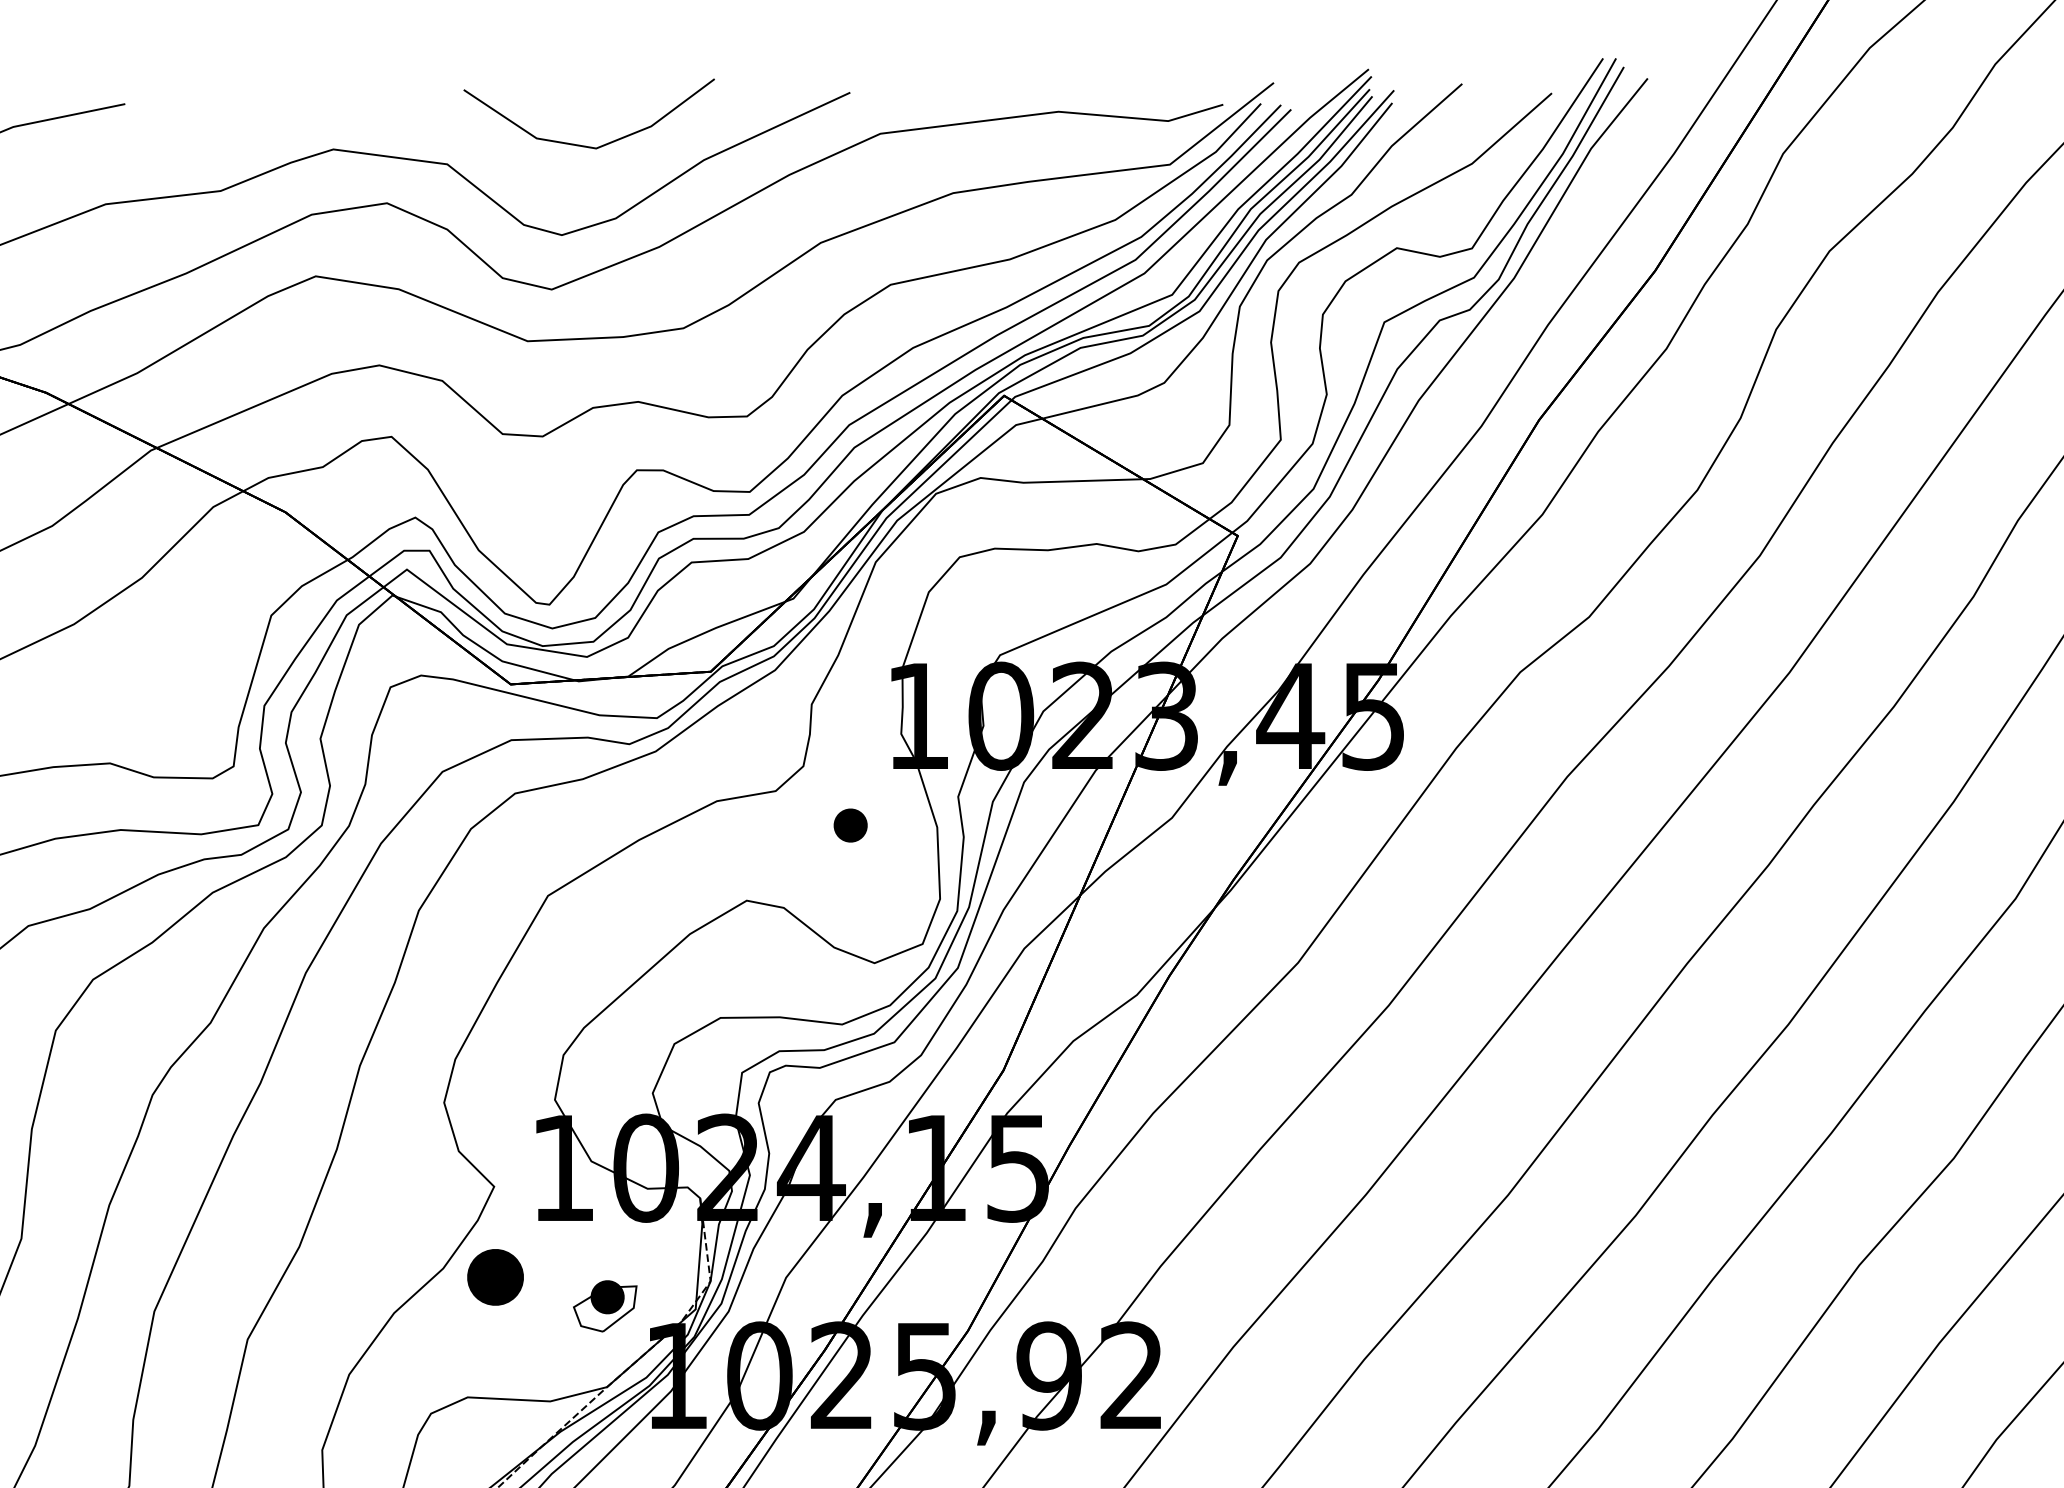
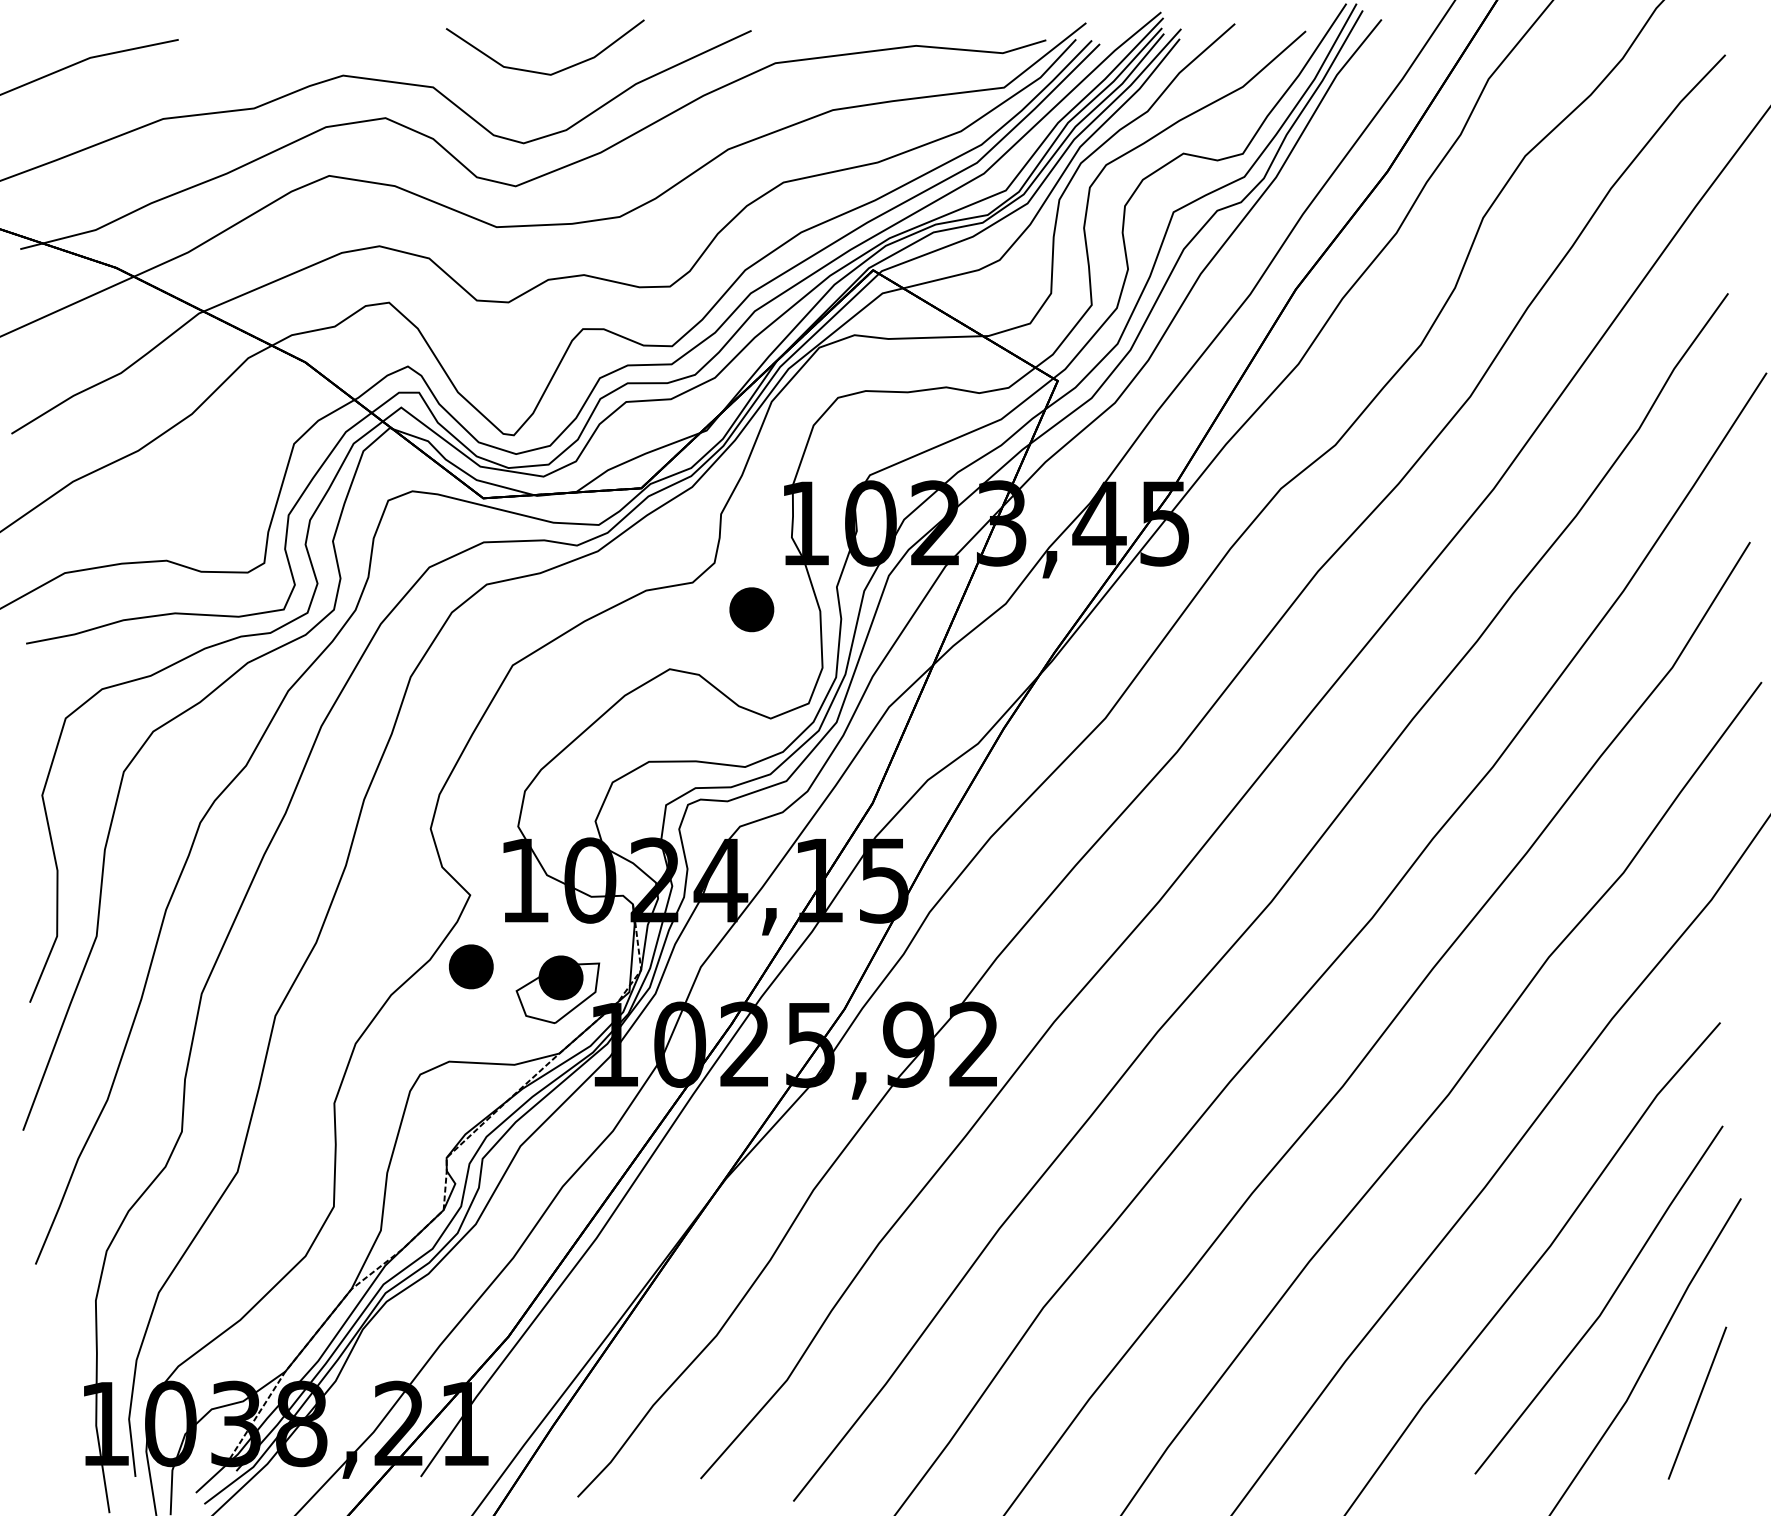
part: (850, 825) -> (751, 609), size x1.67
part: (604, 1306) -> (557, 989), size x1.67

